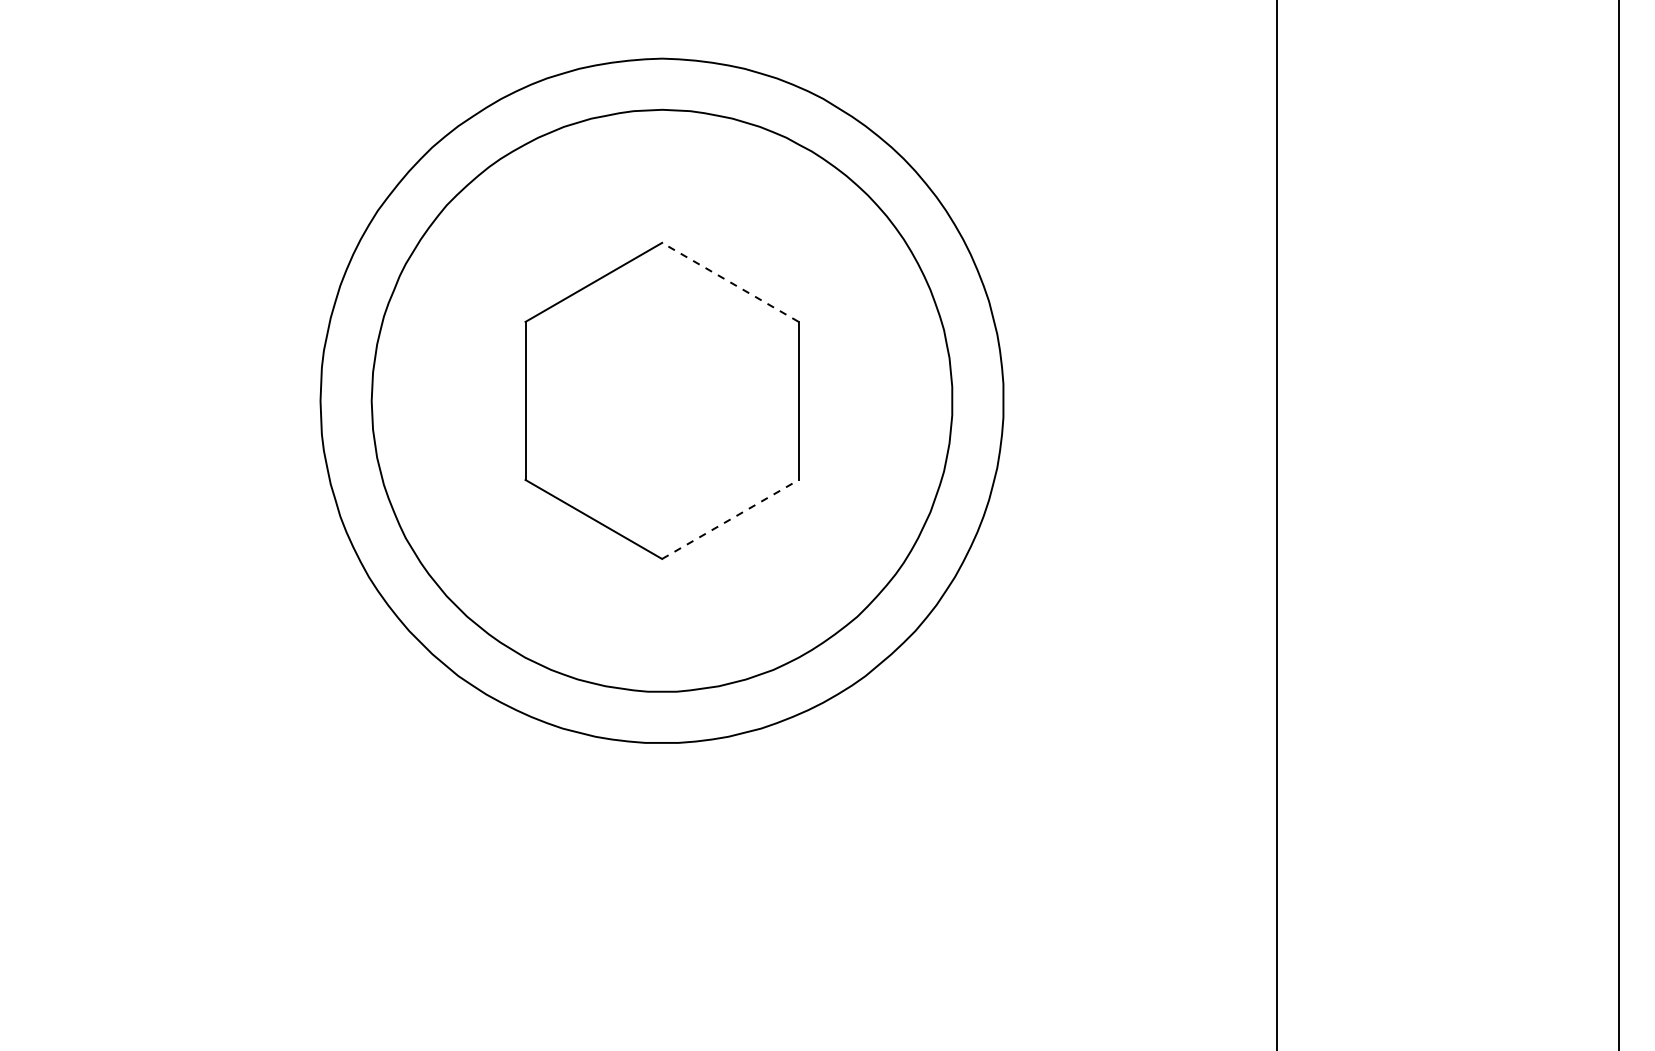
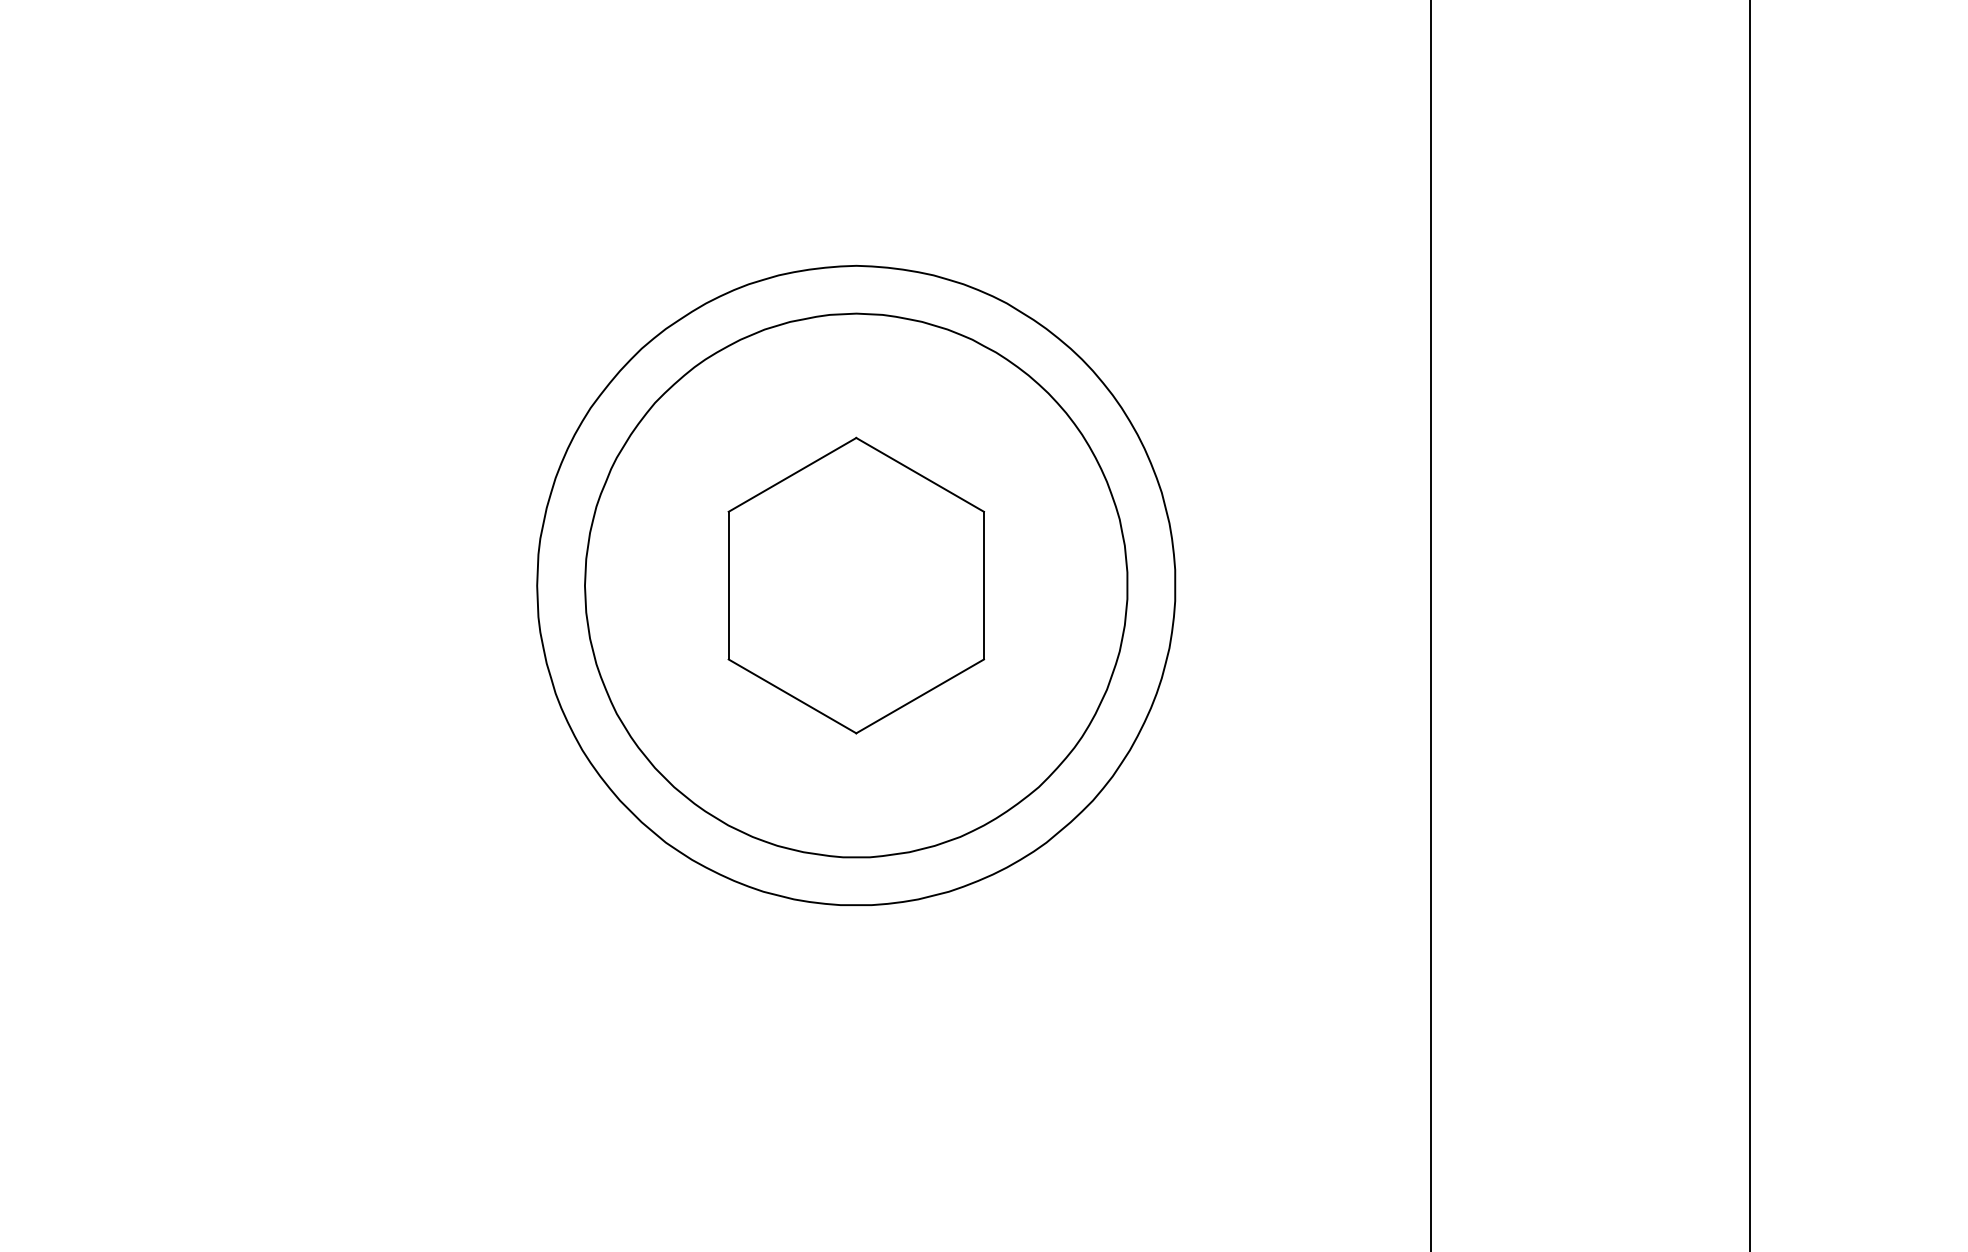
line: (730, 281) -> (920, 474), dashed -> solid
line: (730, 519) -> (920, 696), dashed -> solid

